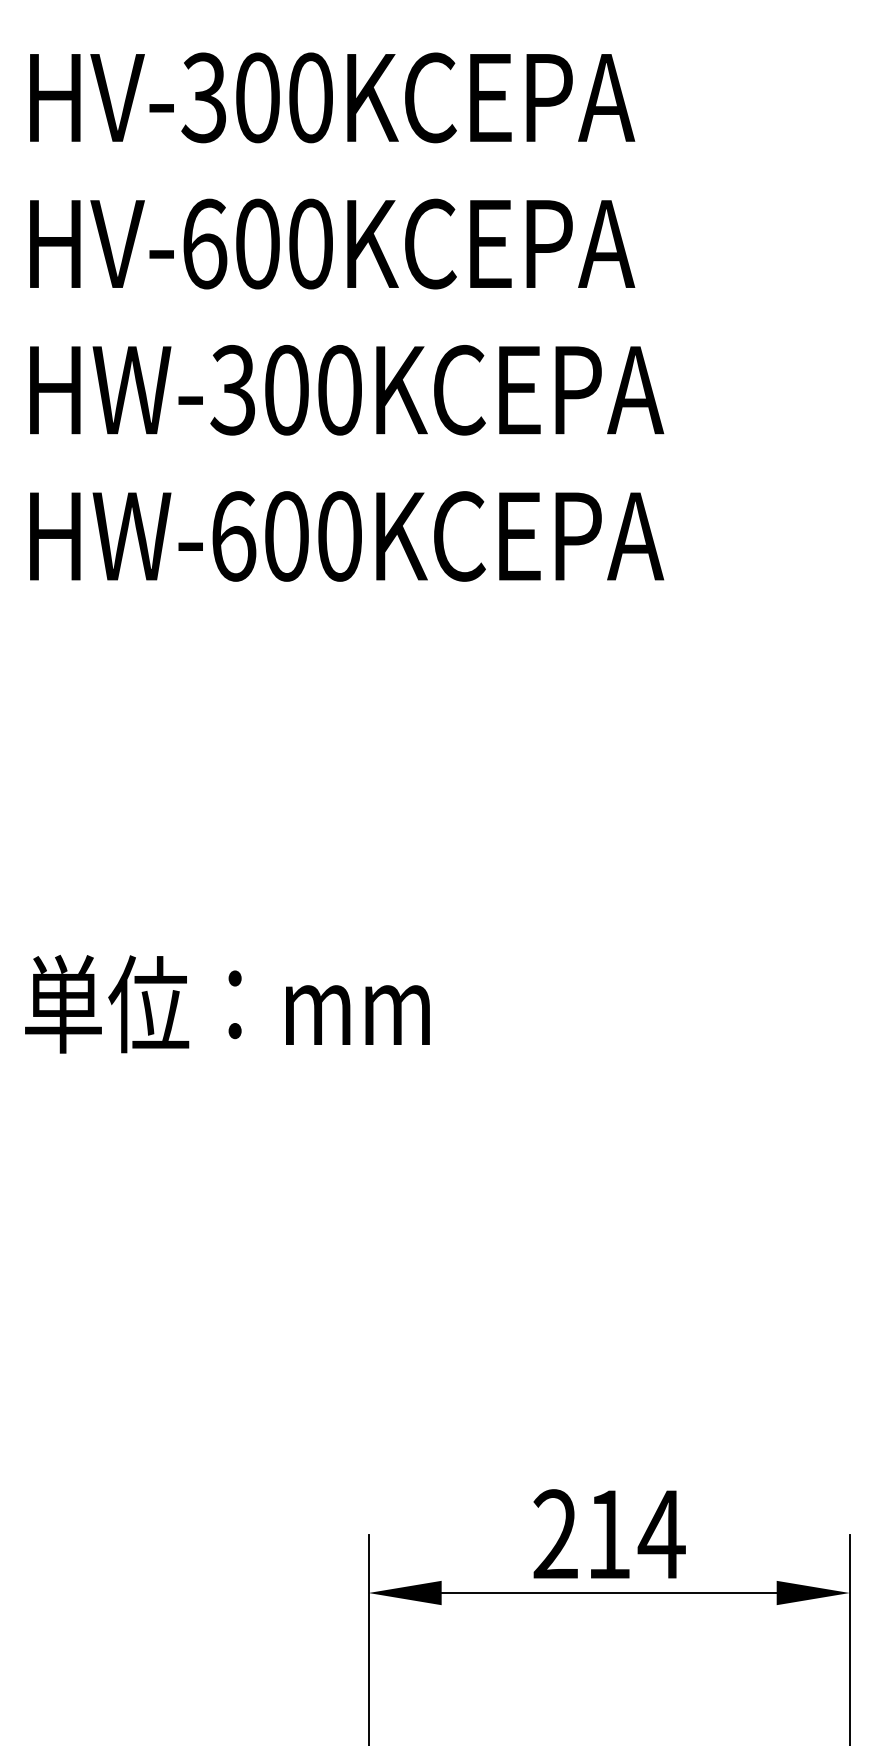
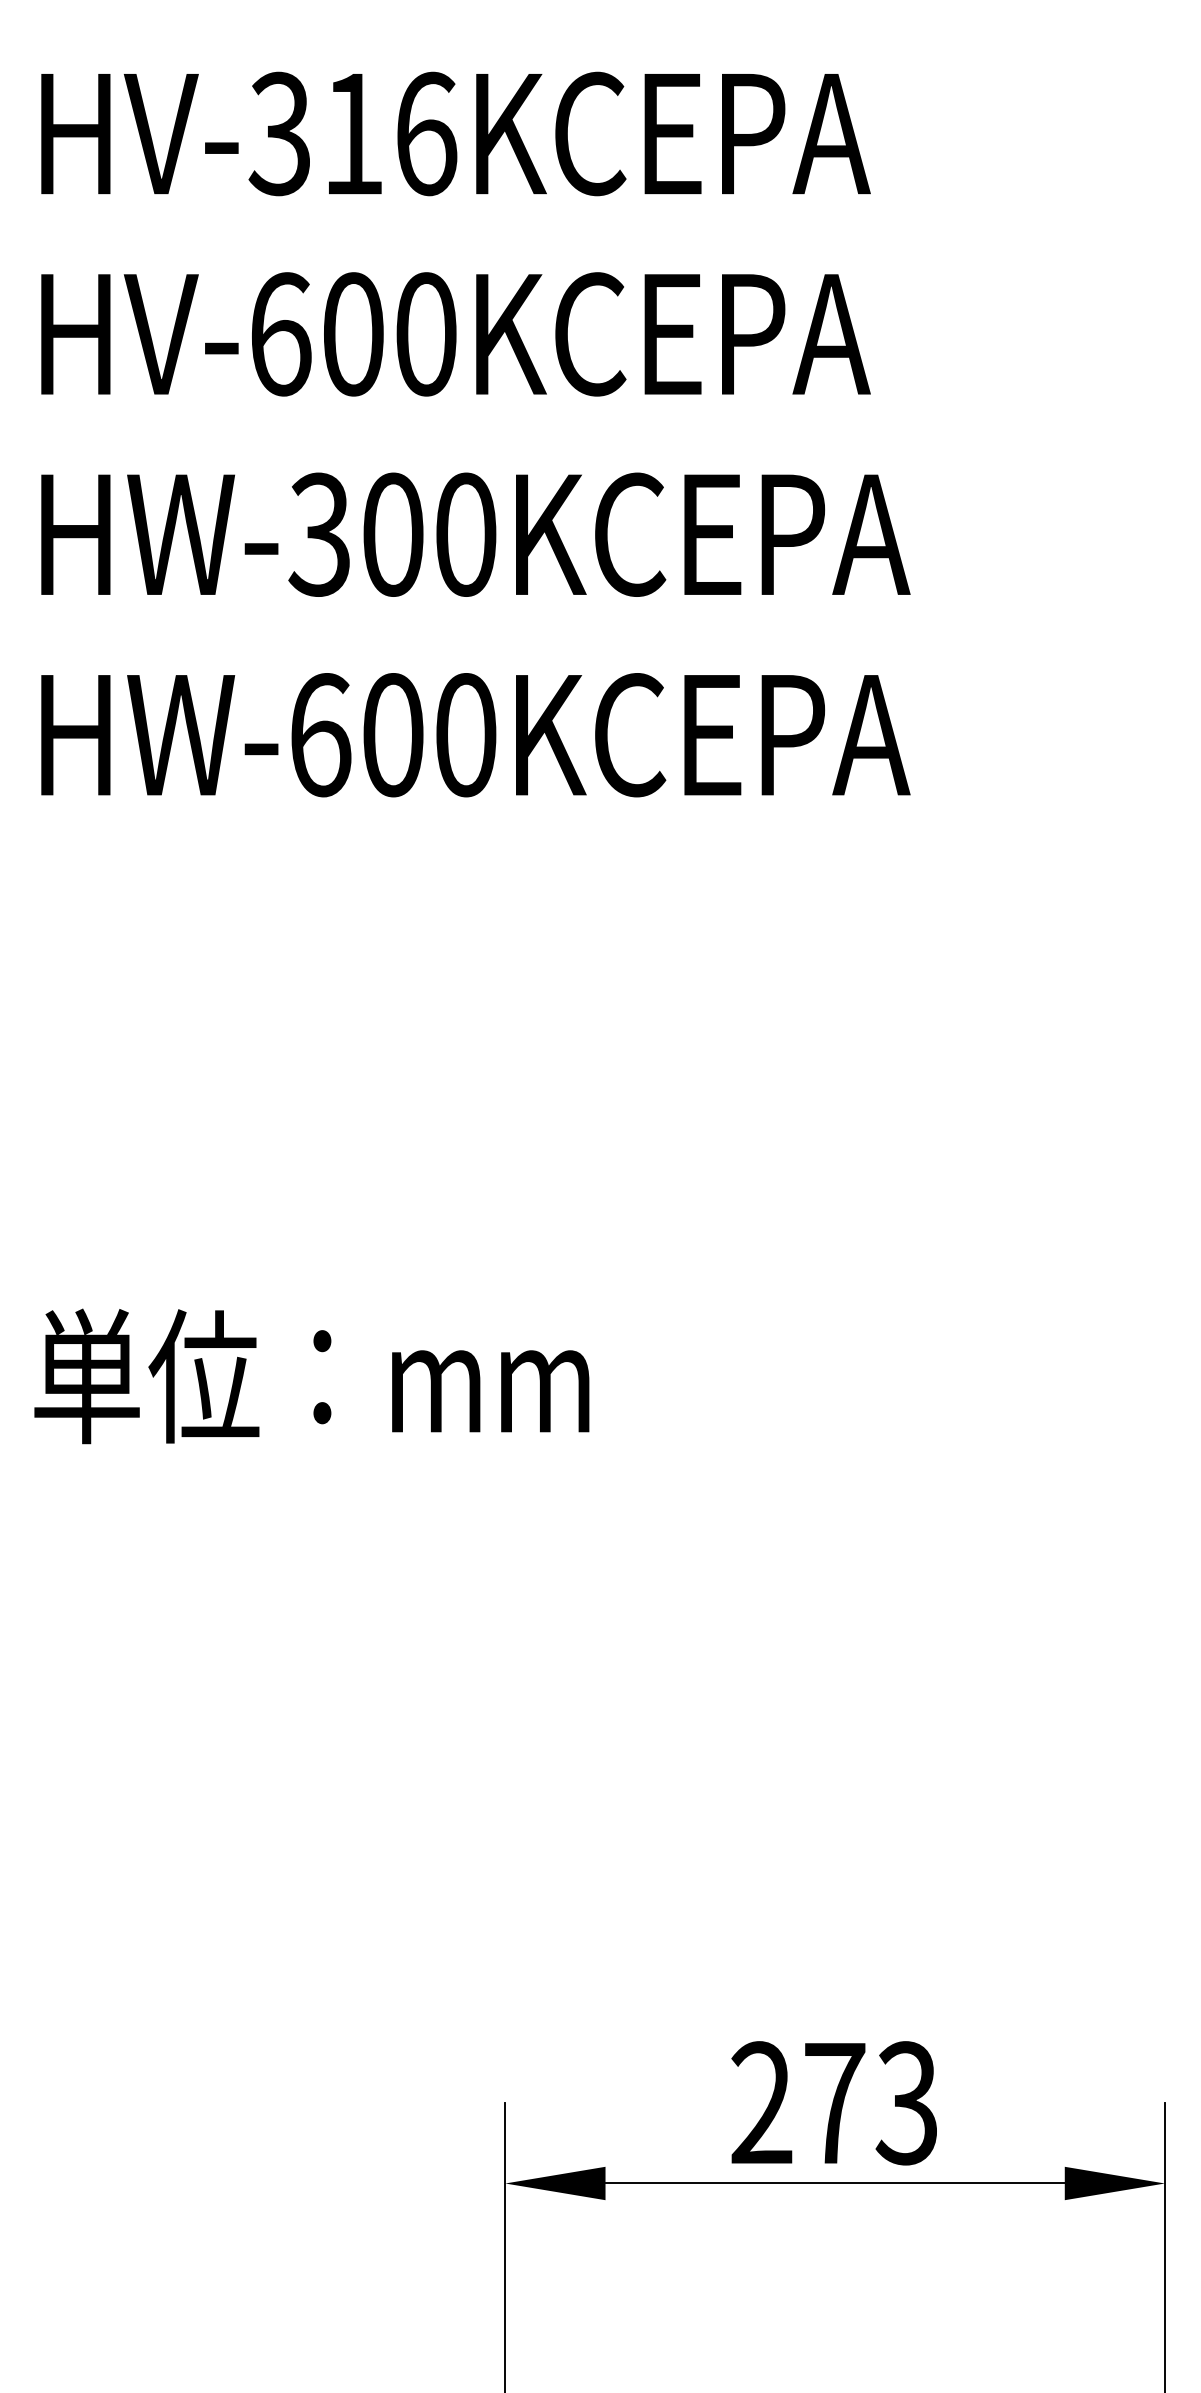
text: (284, 97) -> (390, 133), HV-300KCEPA -> HV-316KCEPA
text: (636, 1534) -> (872, 2103), 214 -> 273

